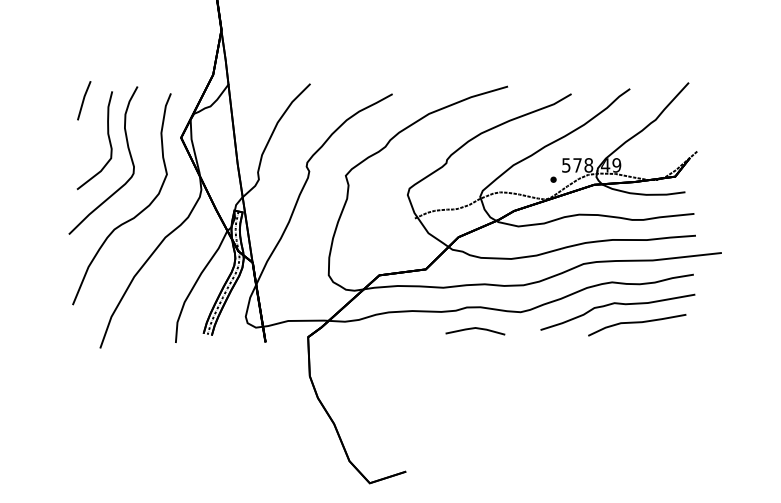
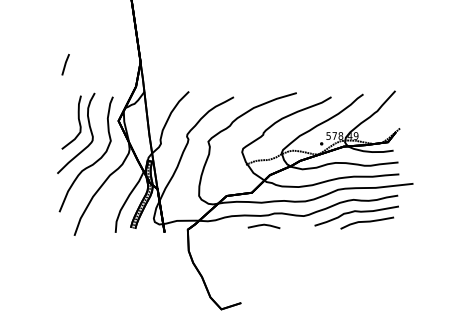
line: (83, 100) -> (65, 64), moved
line: (474, 329) -> (263, 225), moved

